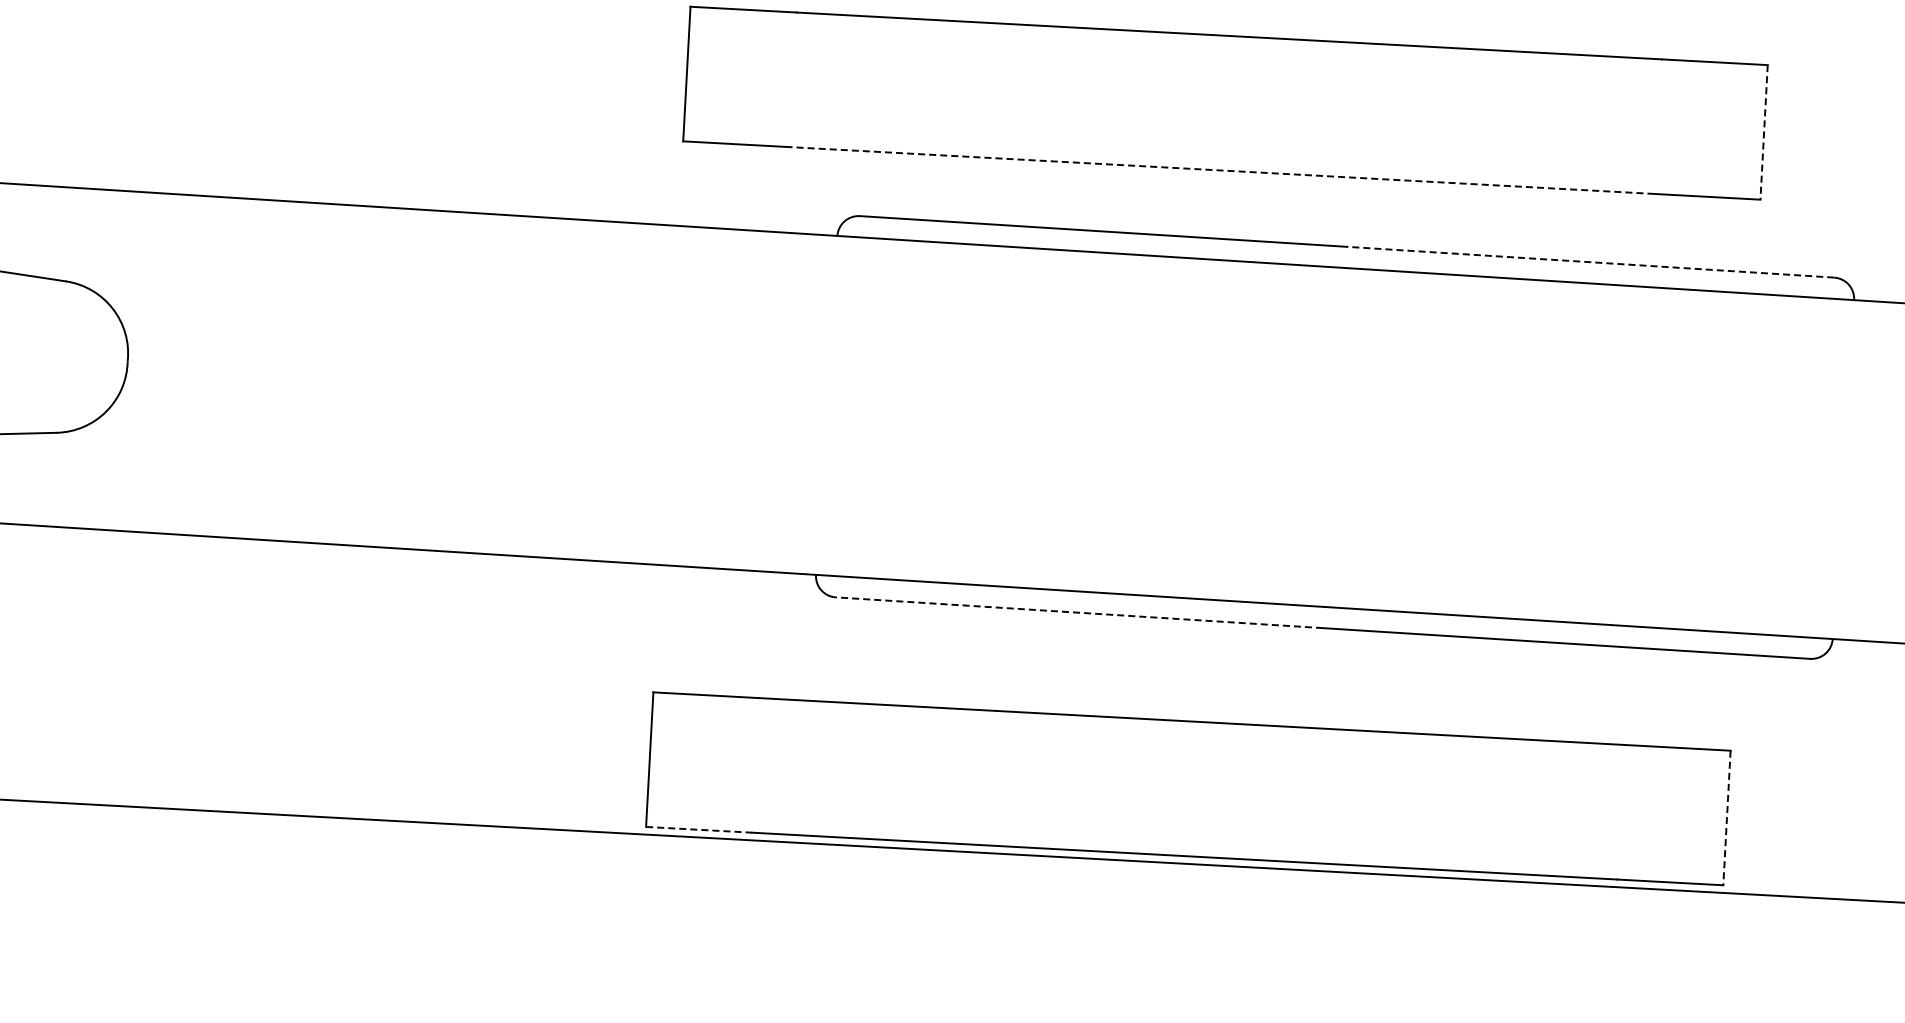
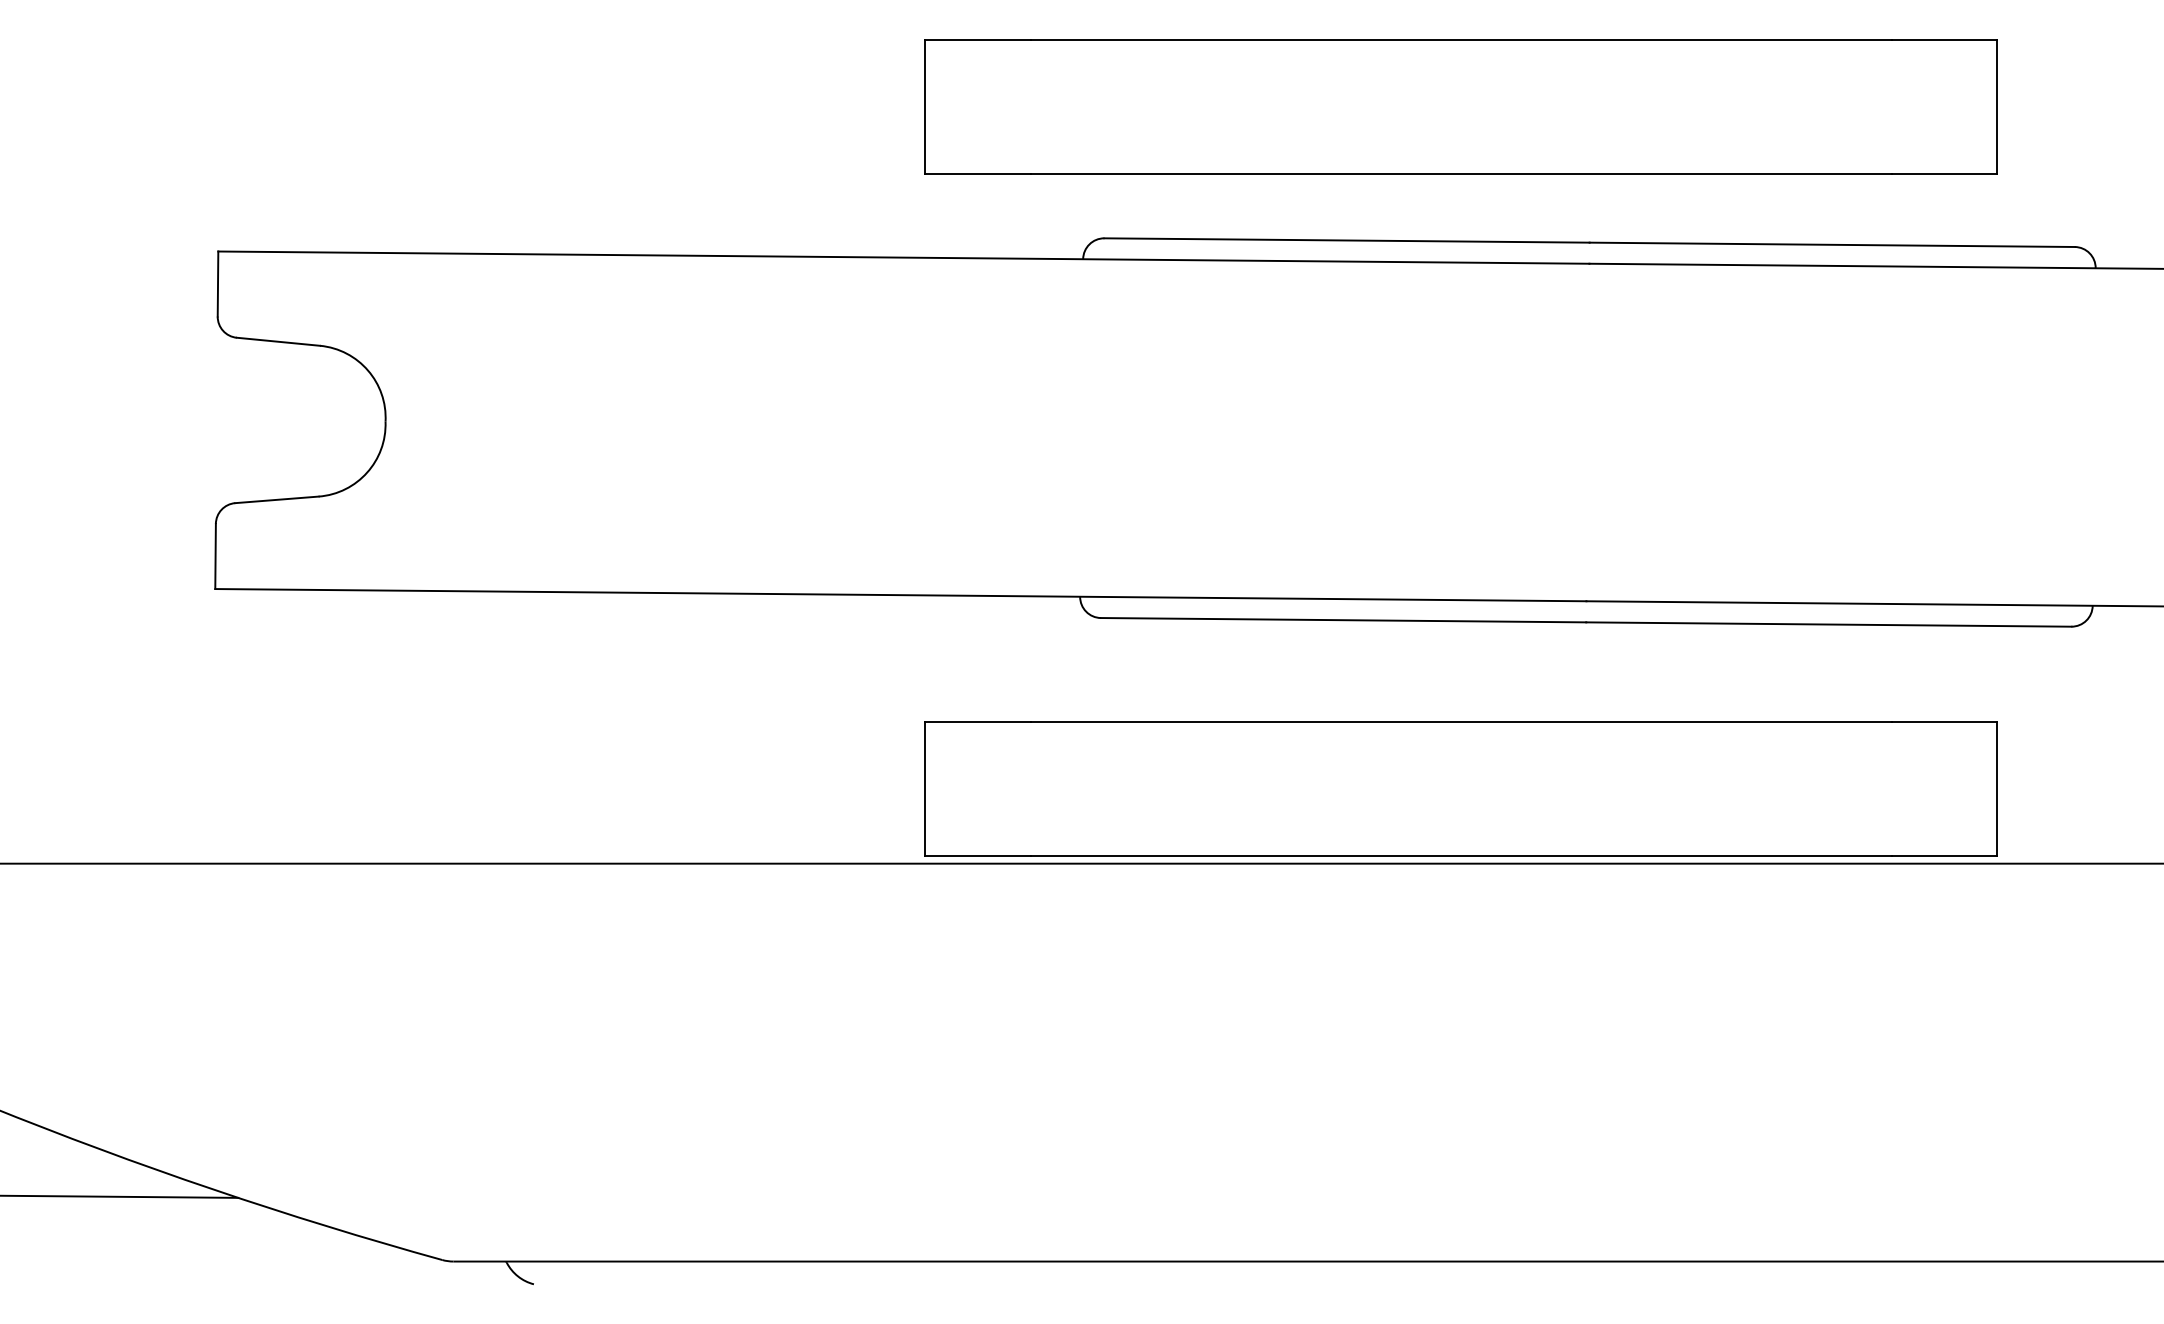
line: (1764, 132) -> (1997, 106), dashed -> solid
line: (1222, 170) -> (1461, 173), dashed -> solid
line: (1590, 261) -> (1832, 244), dashed -> solid
line: (1079, 613) -> (1343, 620), dashed -> solid
line: (1727, 818) -> (1997, 789), dashed -> solid
line: (698, 830) -> (977, 856), dashed -> solid

